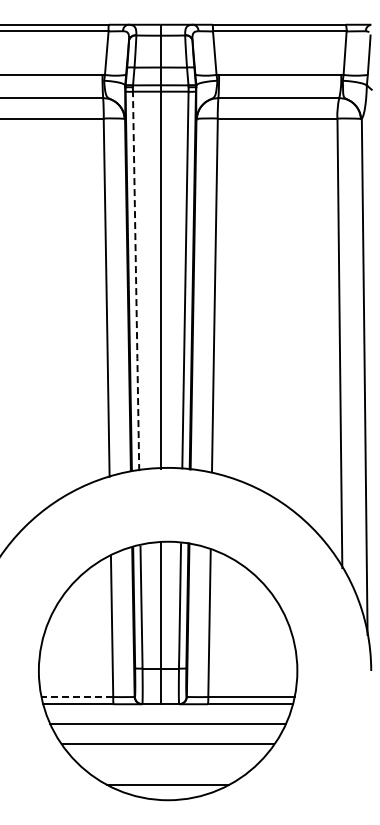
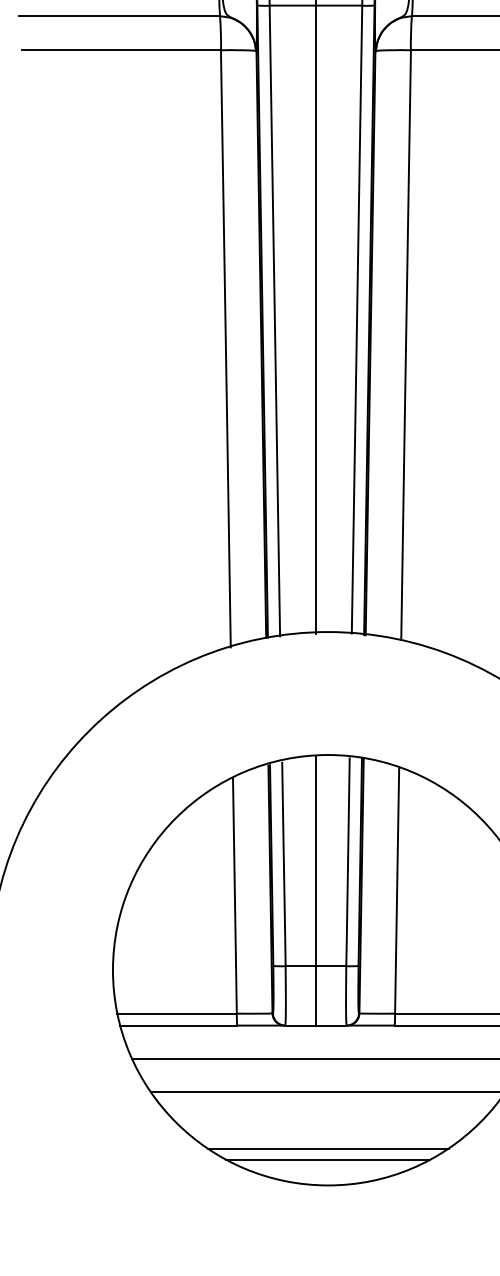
line: (136, 281) -> (275, 321), dashed -> solid
line: (77, 697) -> (177, 1014), dashed -> solid
line: (167, 778) -> (327, 1149), added

